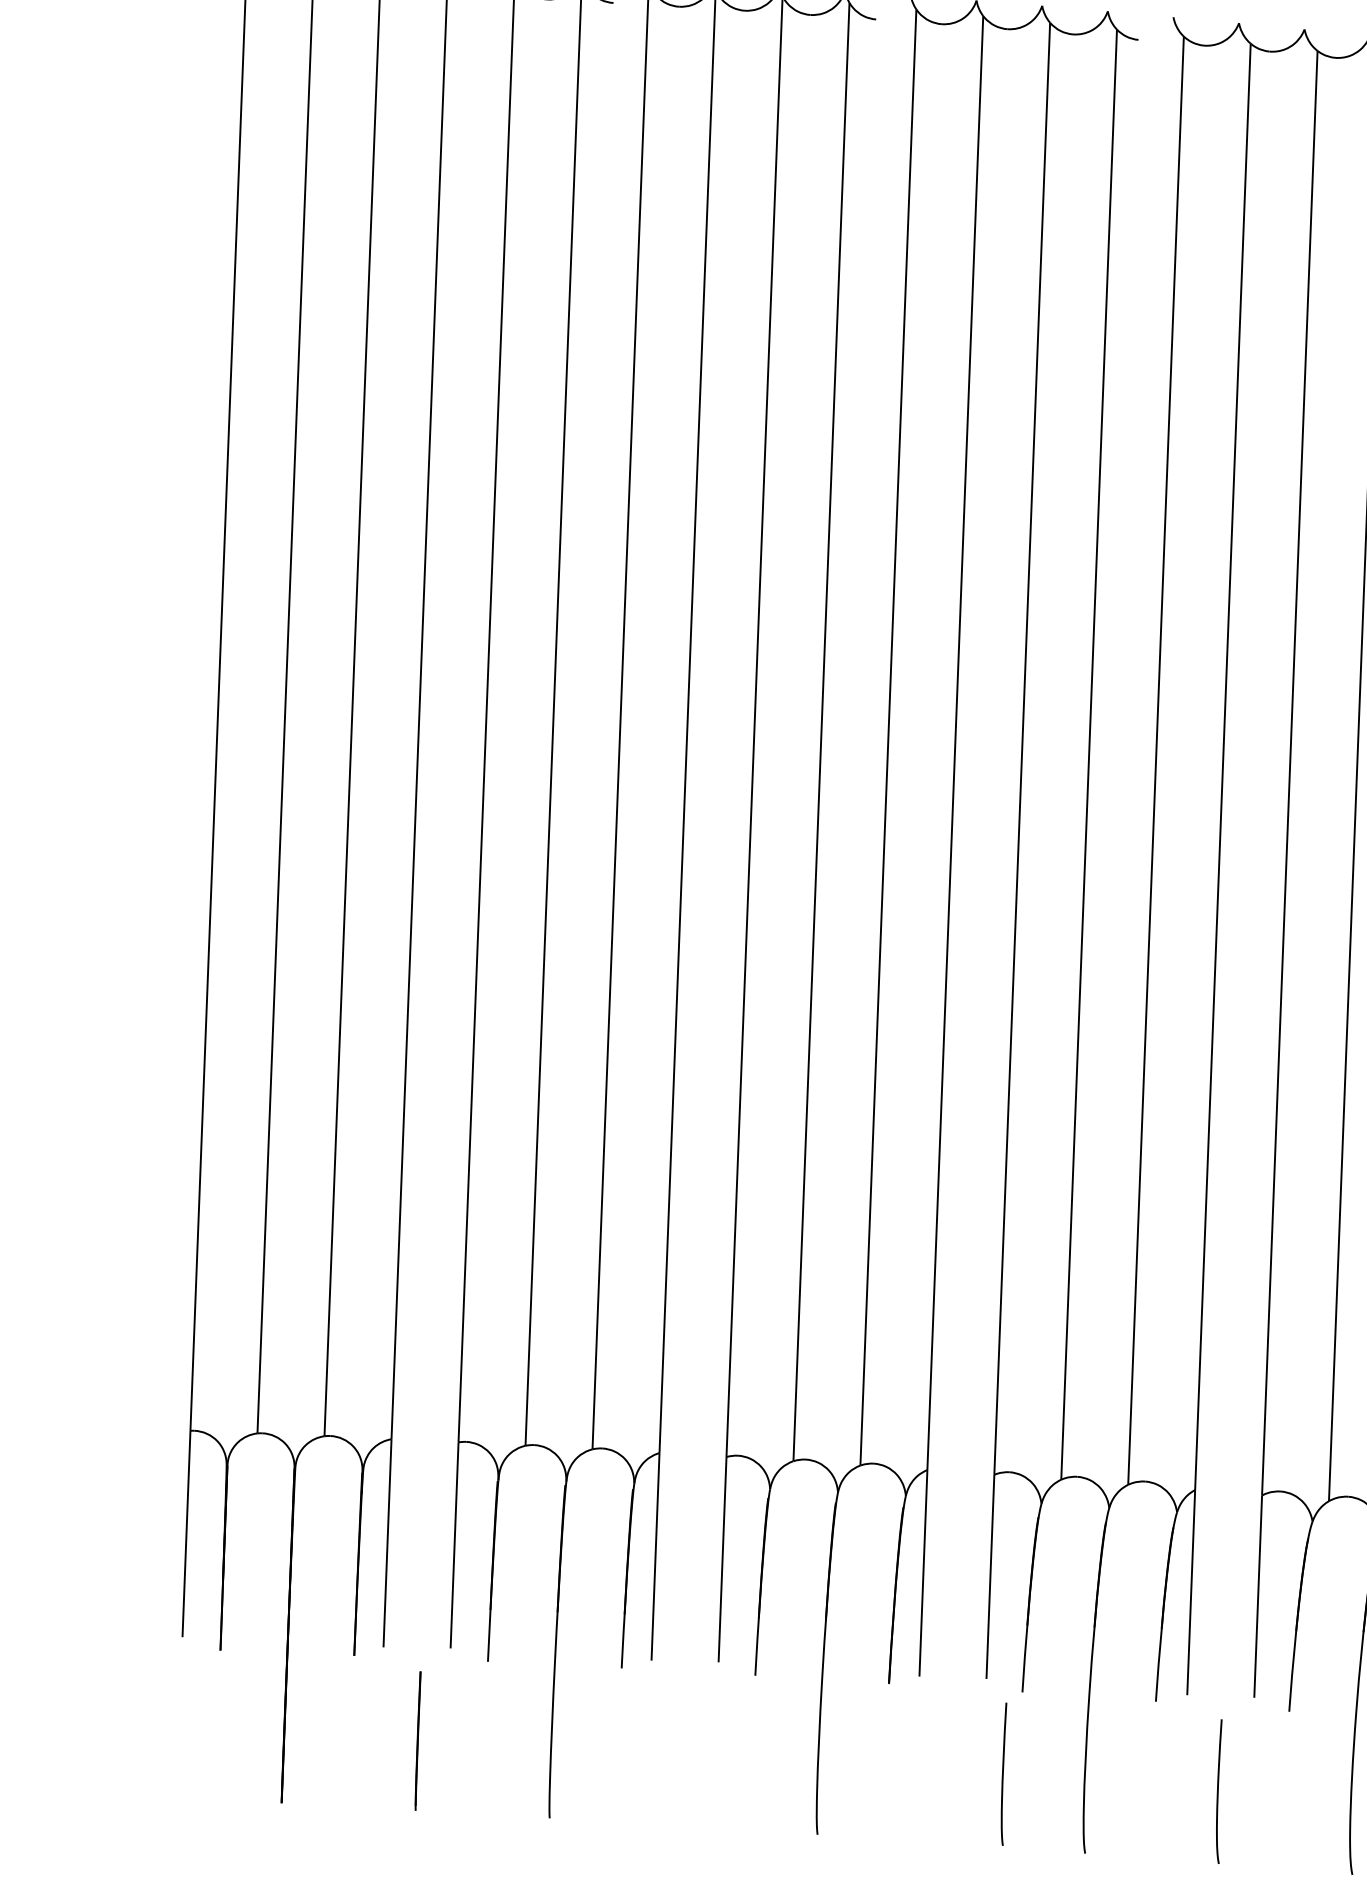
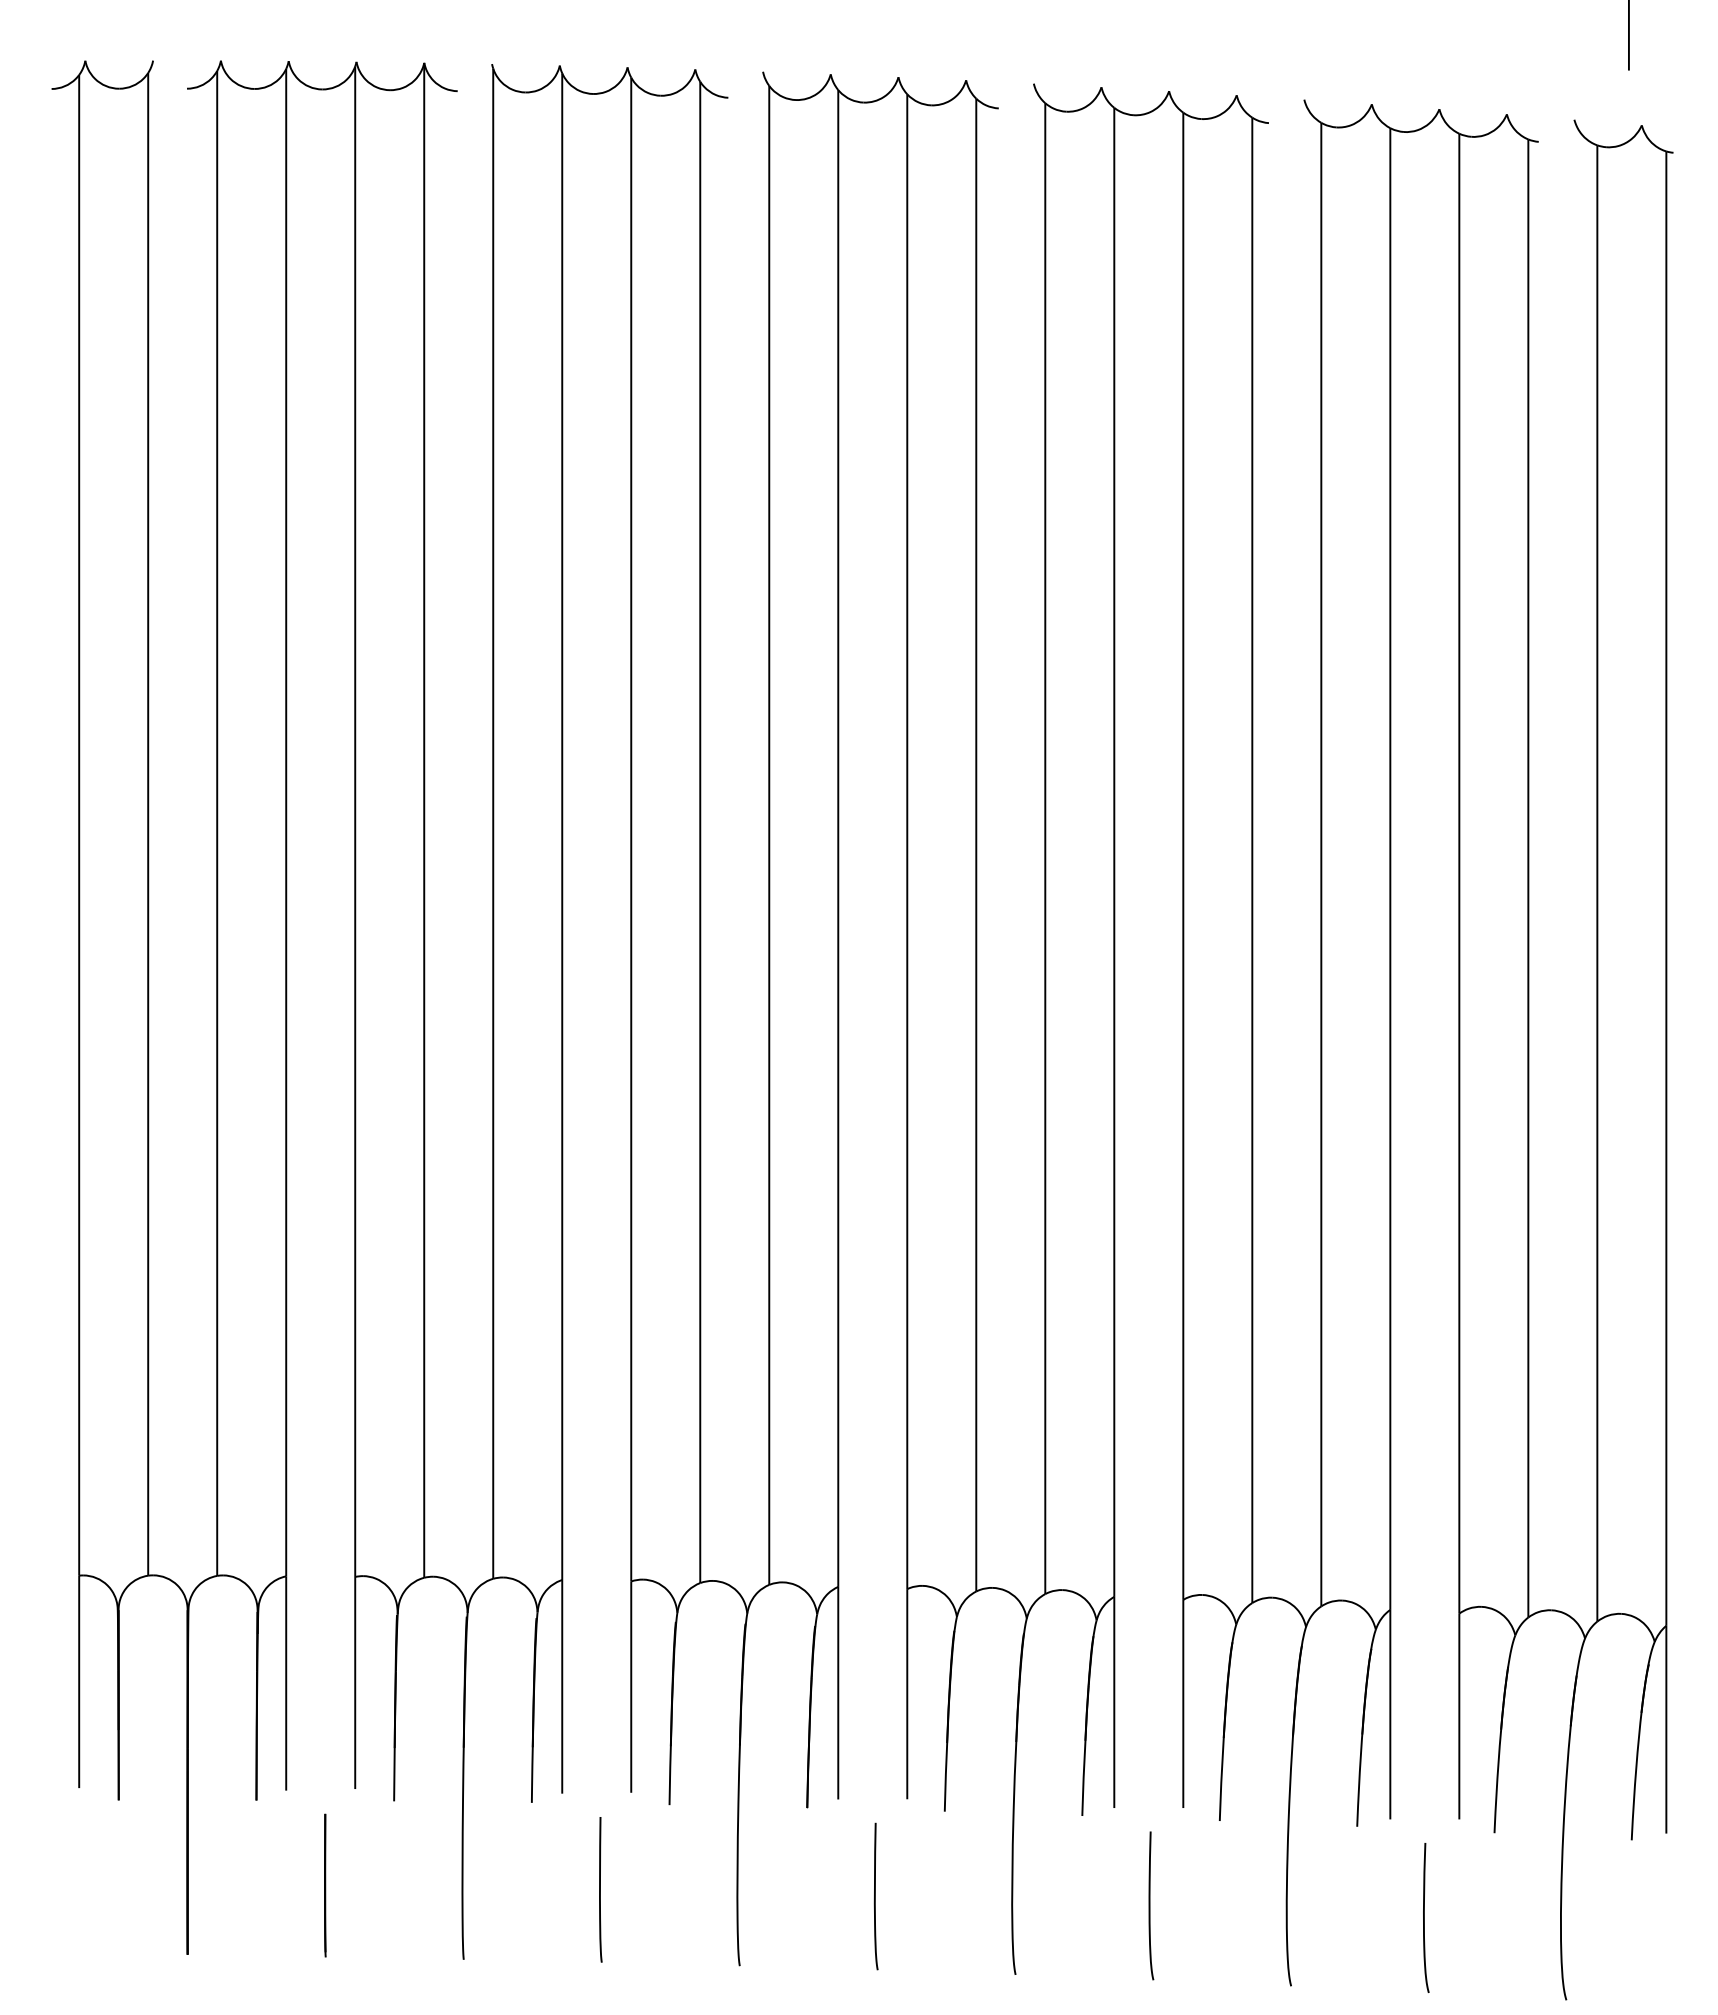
line: (685, 1755) -> (600, 1889), added
curve: (1003, 1774) -> (875, 1896), moved

